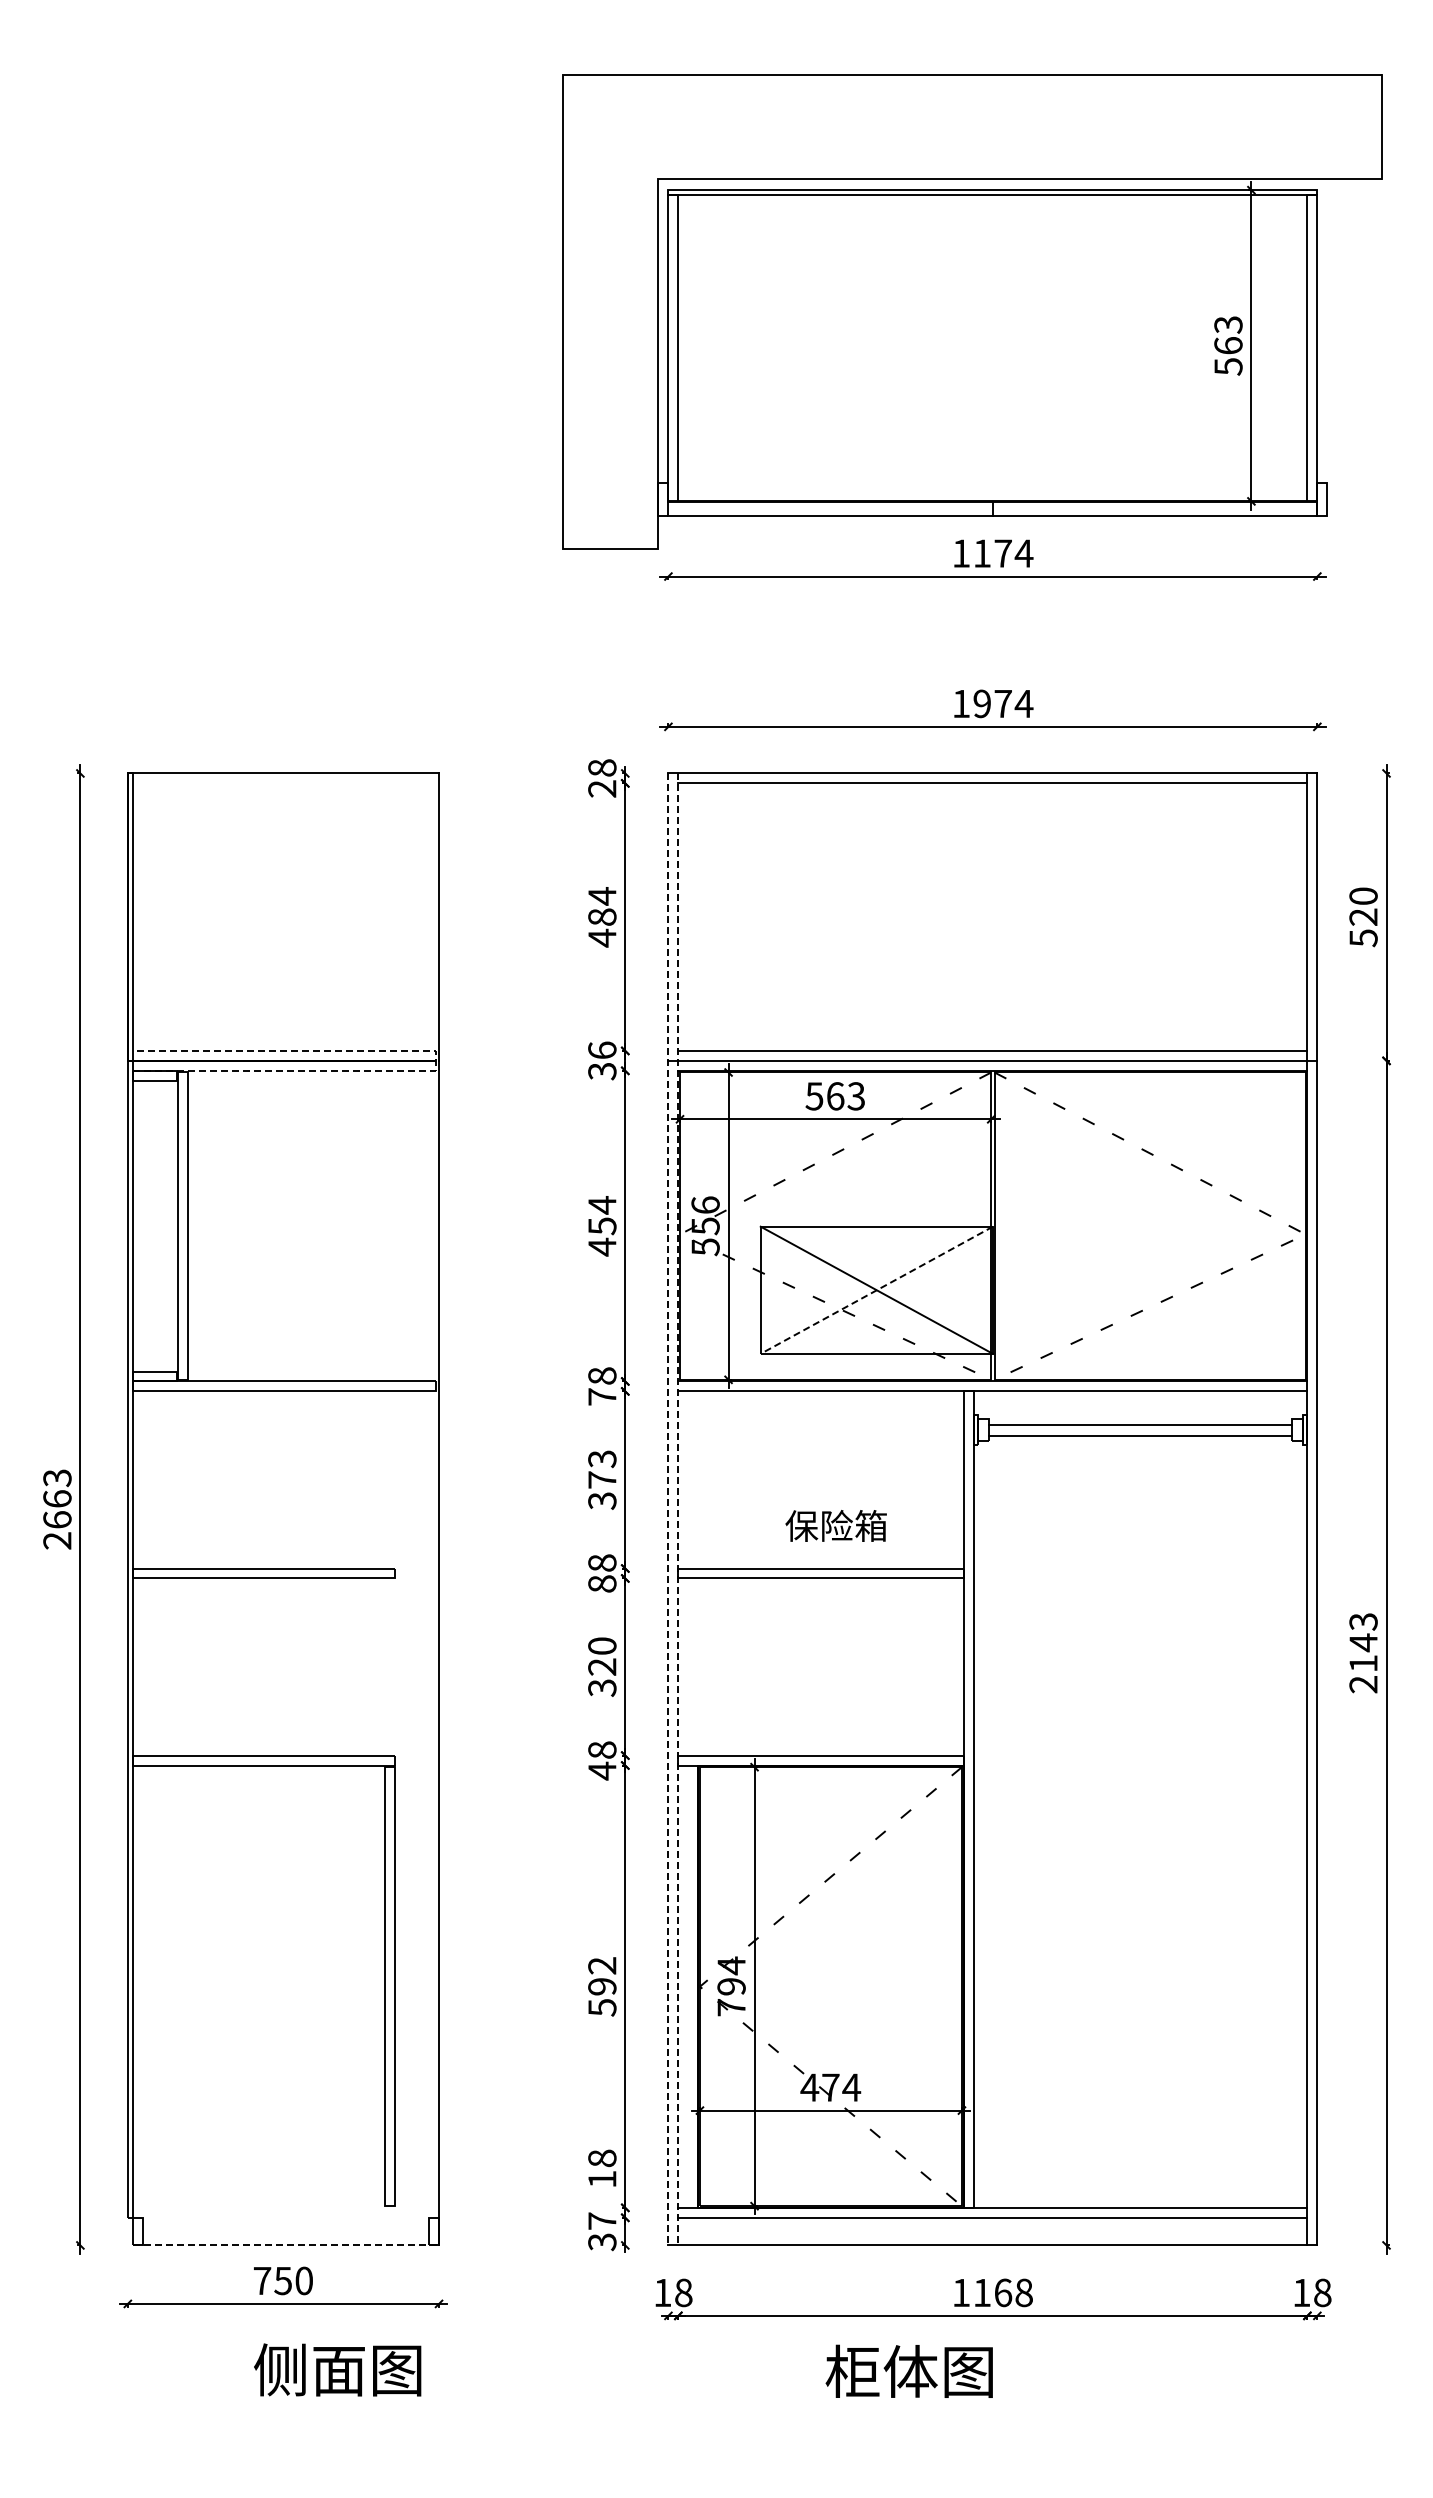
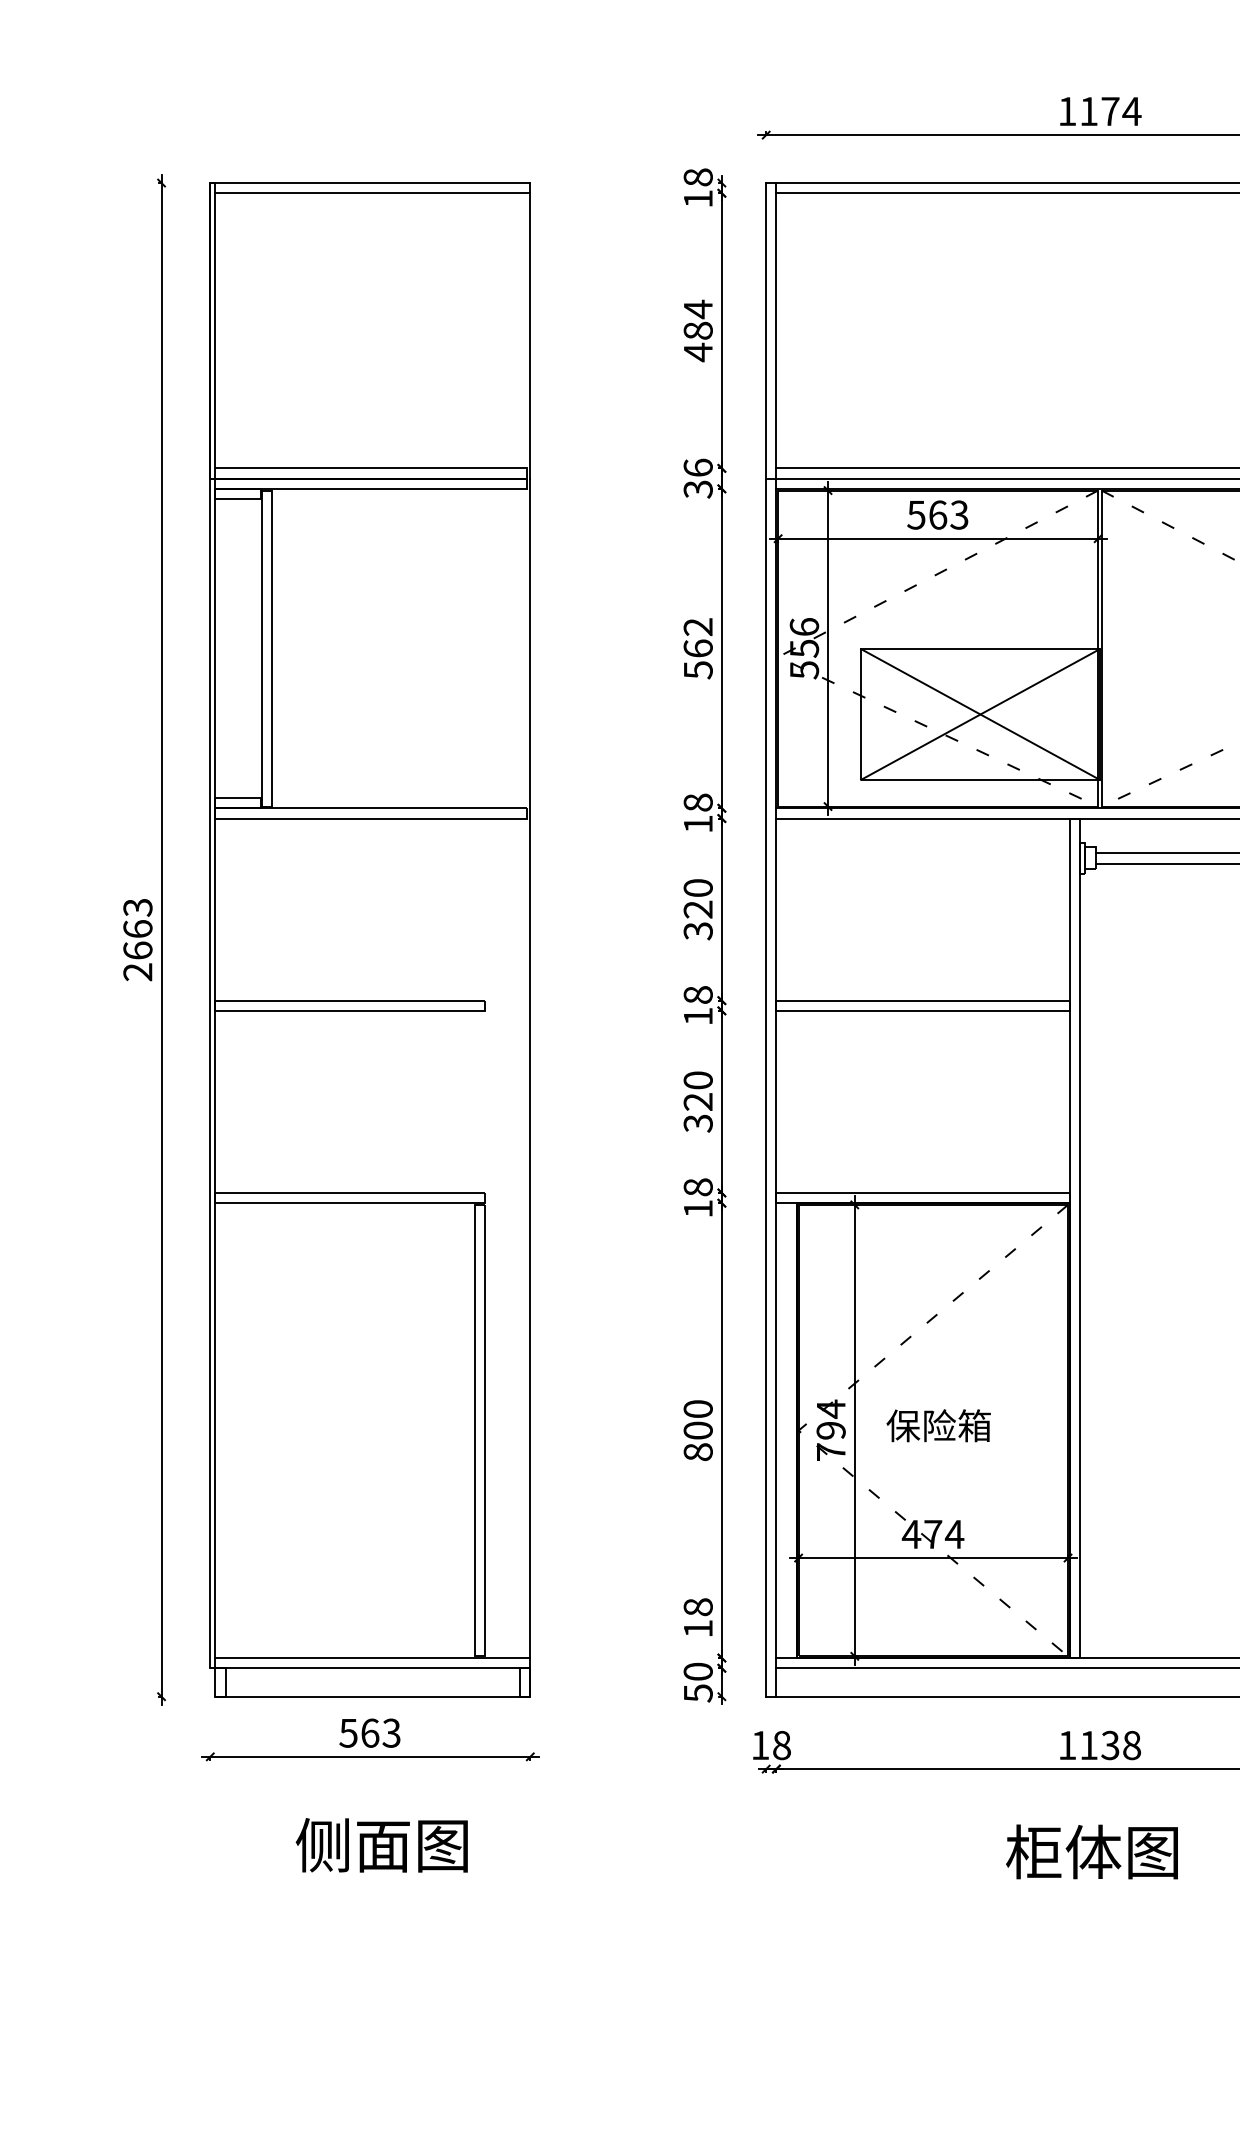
text: (981, 703) -> (1088, 111), 1974 -> 1174
line: (285, 783) -> (372, 193), added
text: (602, 788) -> (698, 198), 28 -> 18
line: (436, 1060) -> (527, 478), dashed -> solid
text: (602, 1226) -> (698, 648), 454 -> 562
line: (876, 1290) -> (980, 714), dashed -> solid
text: (602, 1396) -> (698, 823), 78 -> 18
text: (602, 1469) -> (698, 898), 373 -> 320
line: (668, 1509) -> (766, 939), dashed -> solid
line: (678, 1509) -> (776, 939), dashed -> solid
text: (835, 1525) -> (938, 1425), moved
text: (602, 1583) -> (698, 1016), 88 -> 18
text: (602, 1770) -> (698, 1208), 48 -> 18
text: (602, 1986) -> (698, 1430), 592 -> 800
line: (285, 2207) -> (372, 1657), added
line: (283, 2217) -> (370, 1667), added
text: (602, 2231) -> (698, 1682), 37 -> 50
line: (286, 2245) -> (373, 1696), dashed -> solid
text: (282, 2280) -> (369, 1732), 750 -> 563
text: (1003, 2292) -> (1110, 1745), 1168 -> 1138
text: (337, 2369) -> (381, 1844), moved
text: (908, 2370) -> (1091, 1851), moved

